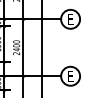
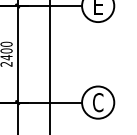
text: (70, 75) -> (97, 101), E -> C

